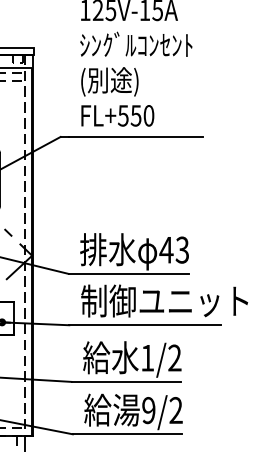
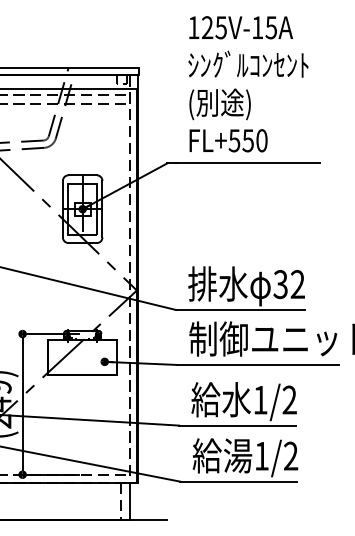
text: (173, 250) -> (288, 284), 43 -> 32
text: (148, 409) -> (261, 455), 9/2 -> 1/2

